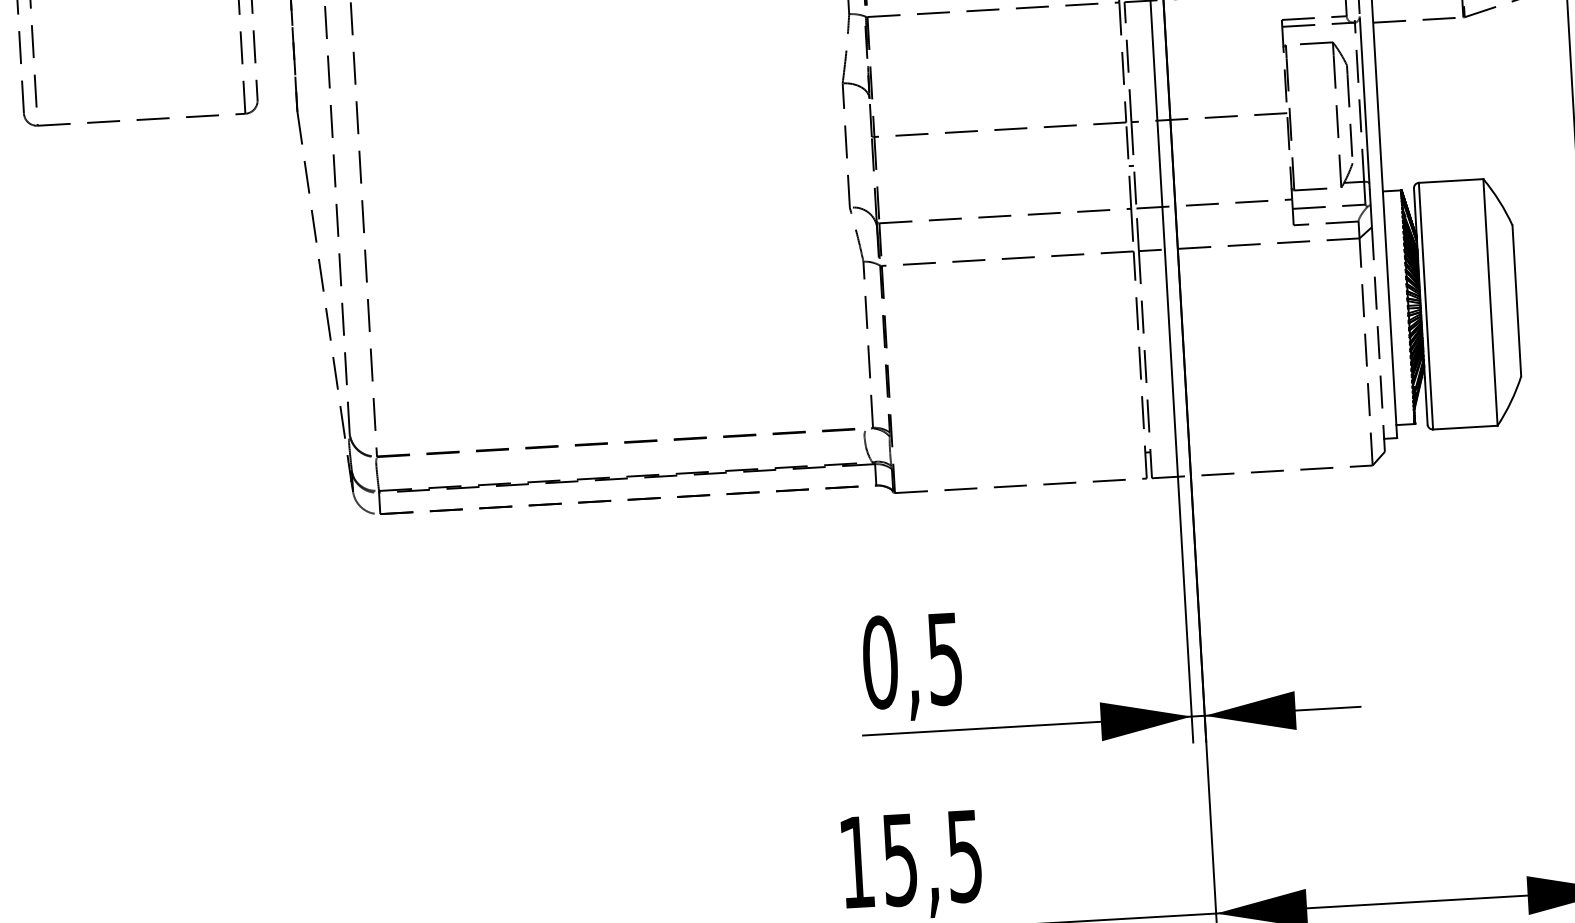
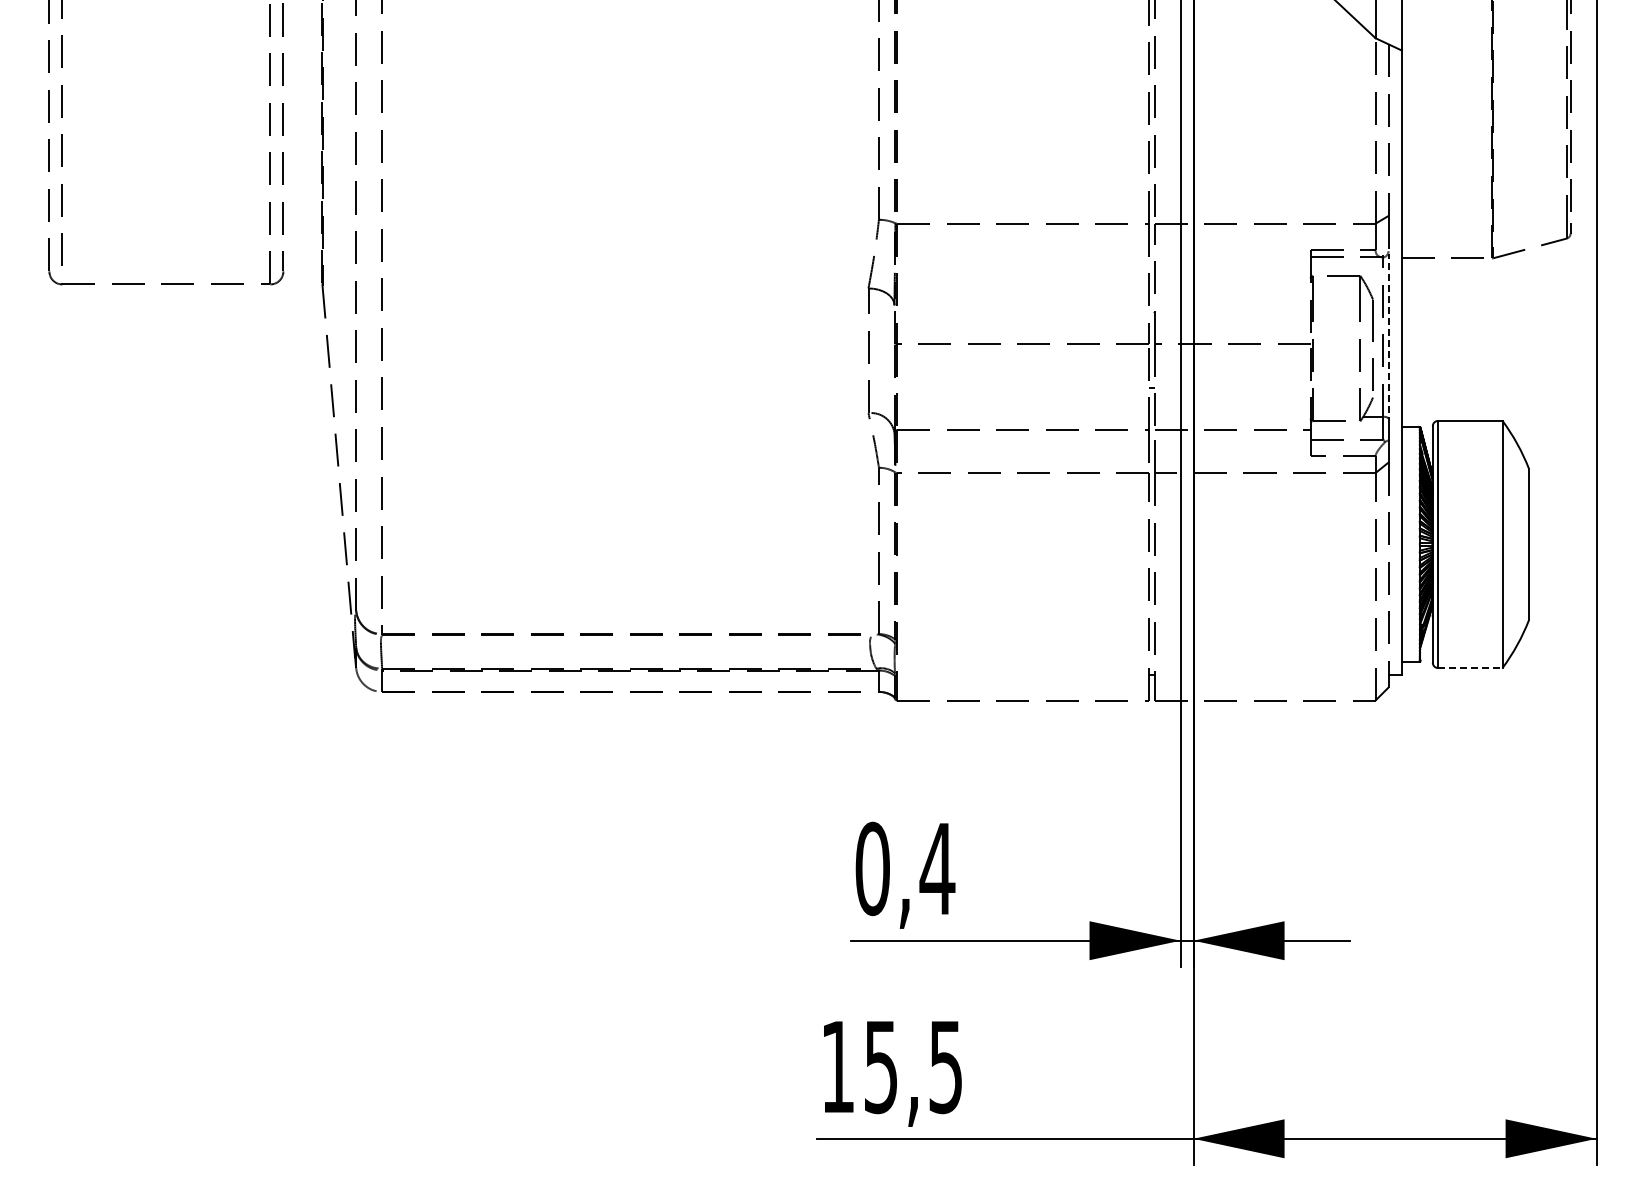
line: (1364, 103) -> (1388, 338), solid -> dashed
line: (1465, 428) -> (1470, 668), solid -> dashed
text: (945, 659) -> (937, 869), 0,5 -> 0,4

